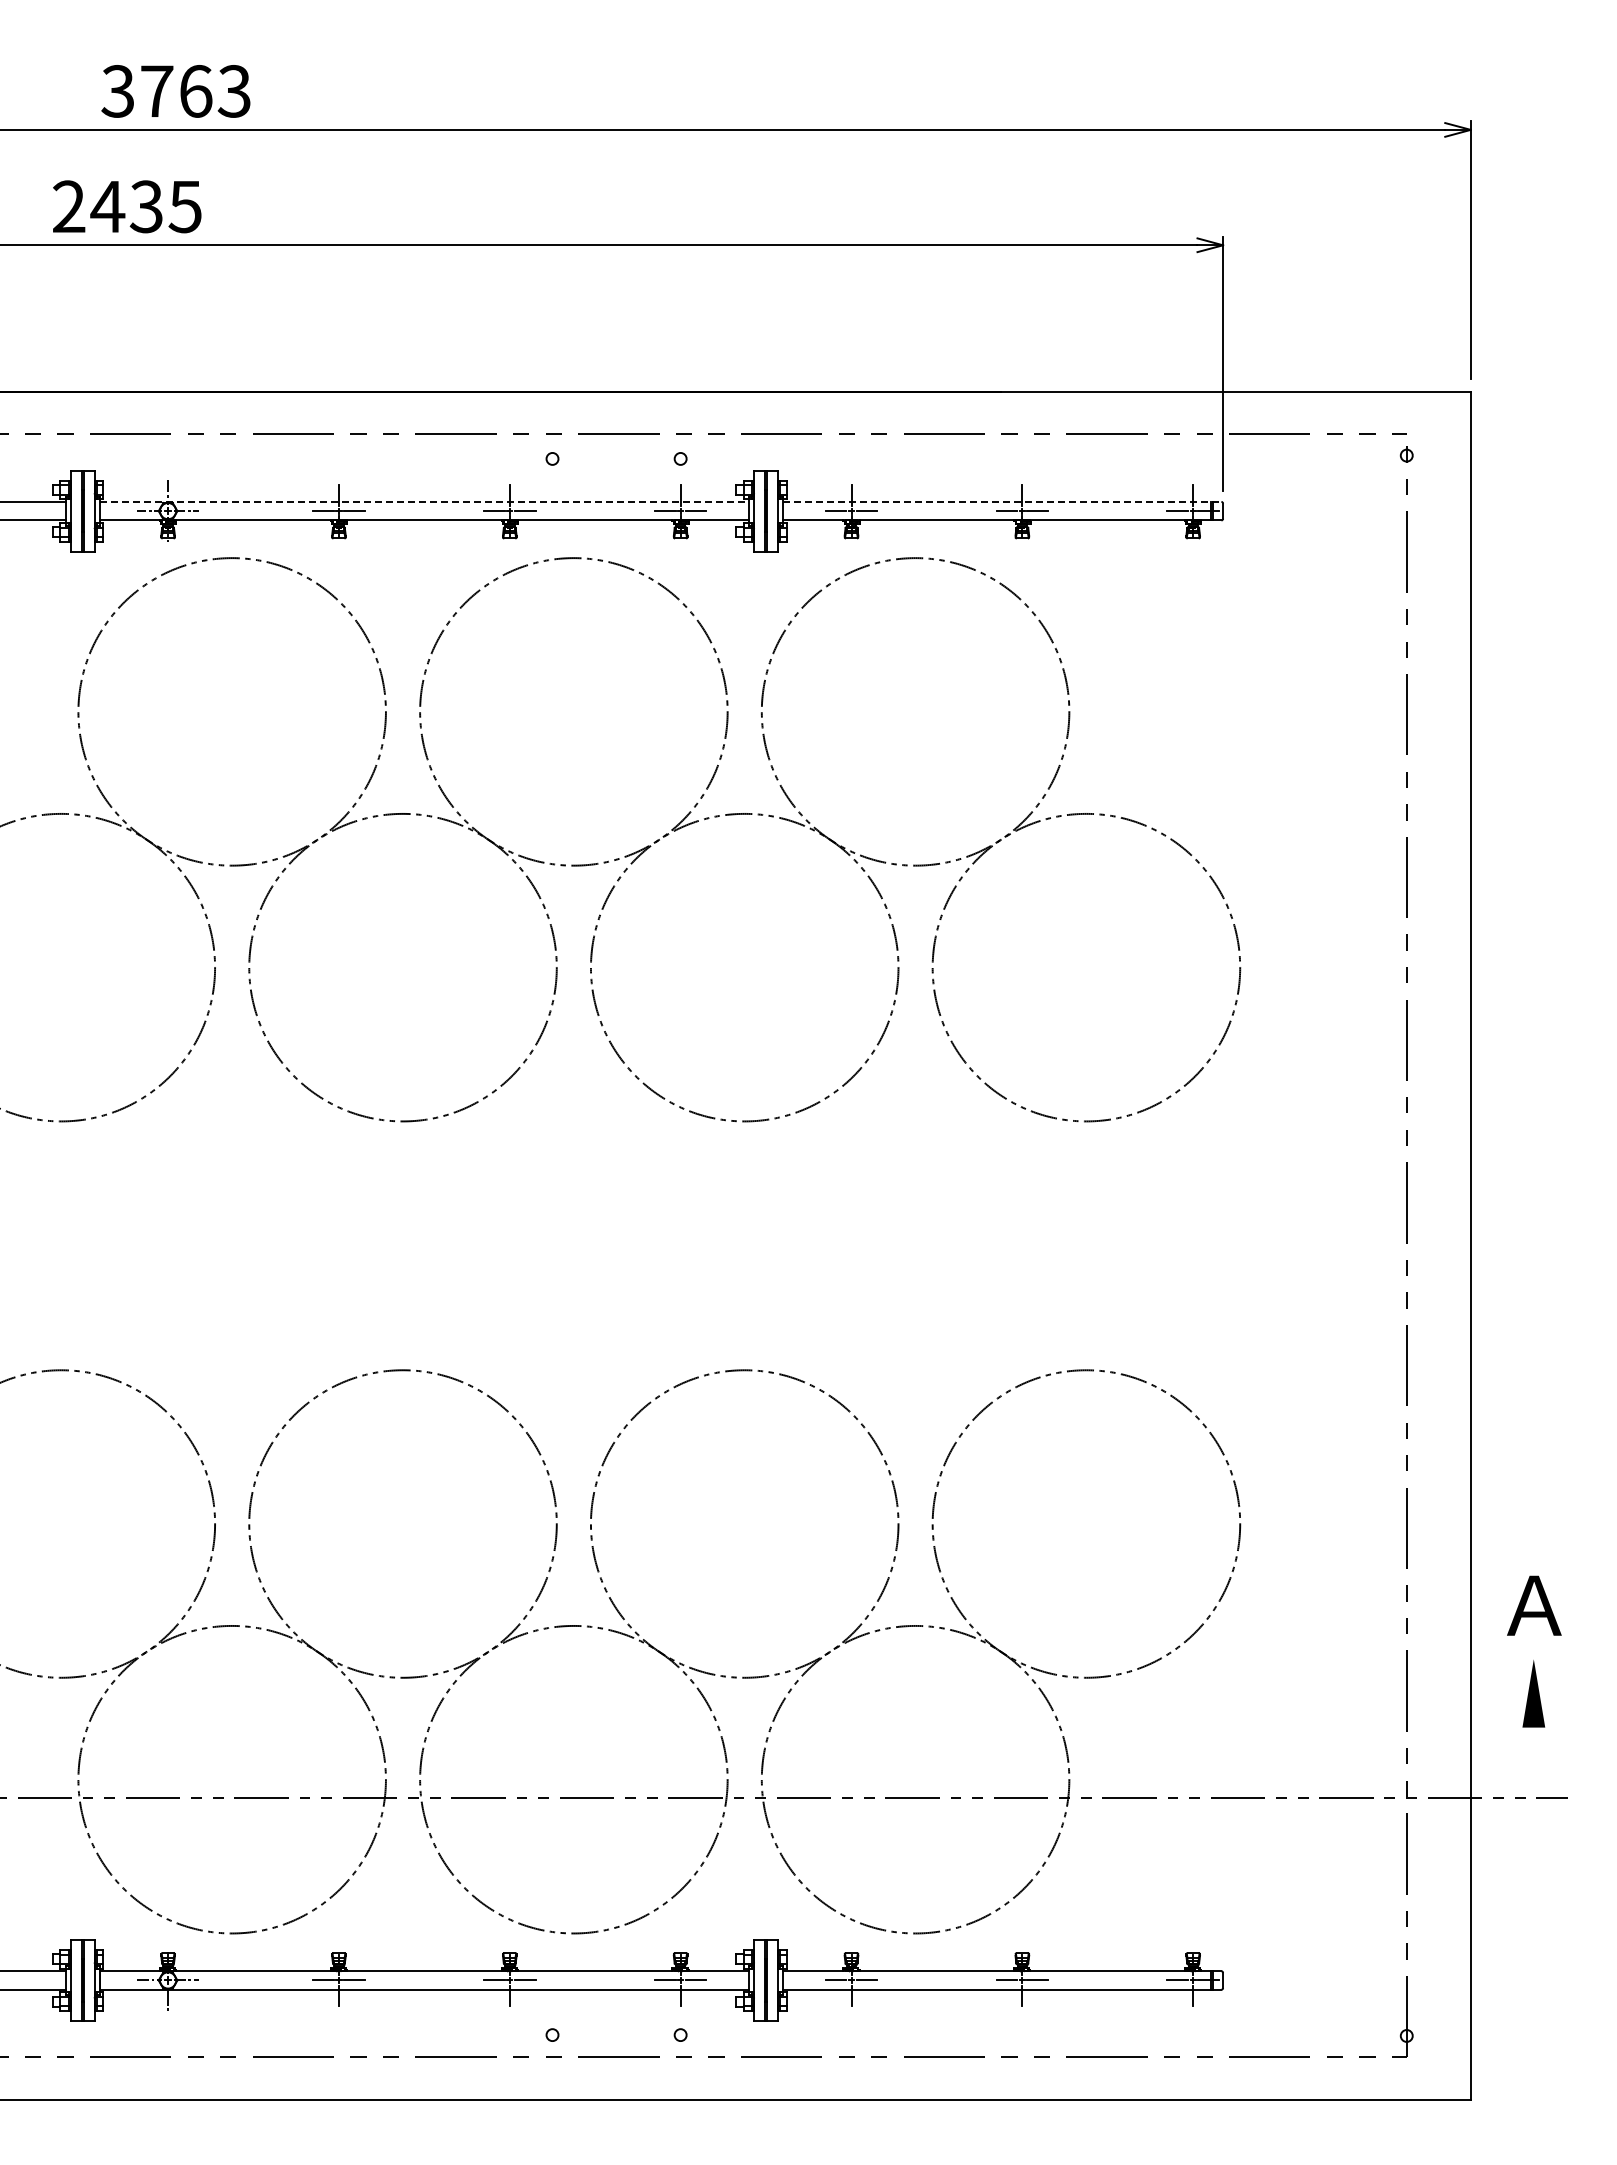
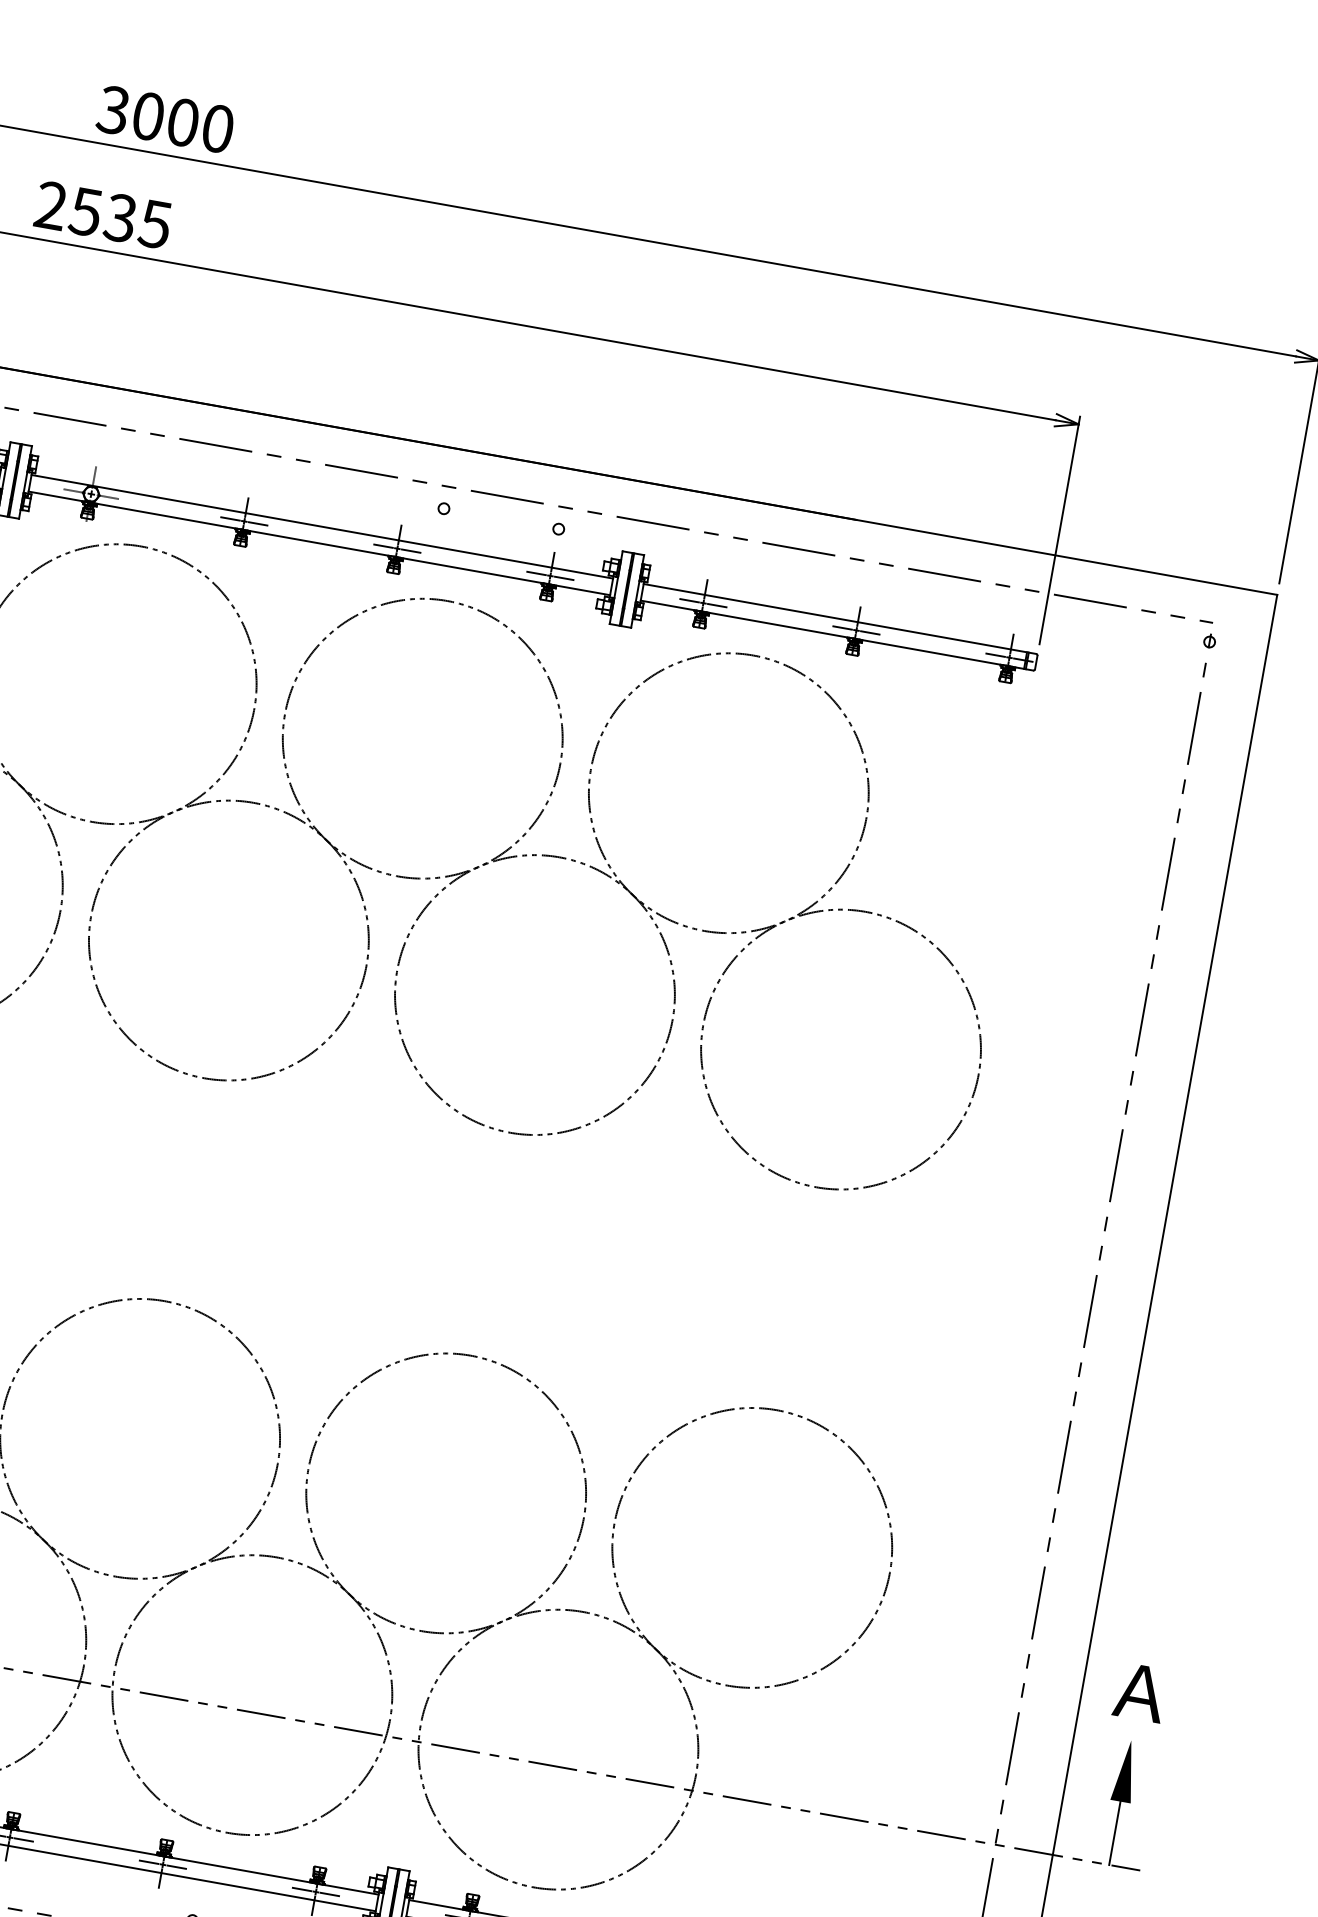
text: (195, 91) -> (182, 122), 3763 -> 3000
text: (107, 207) -> (85, 212), 2435 -> 2535
line: (424, 501) -> (322, 526), dashed -> solid
line: (1002, 501) -> (840, 618), dashed -> solid
line: (1533, 1762) -> (1114, 1832), added

